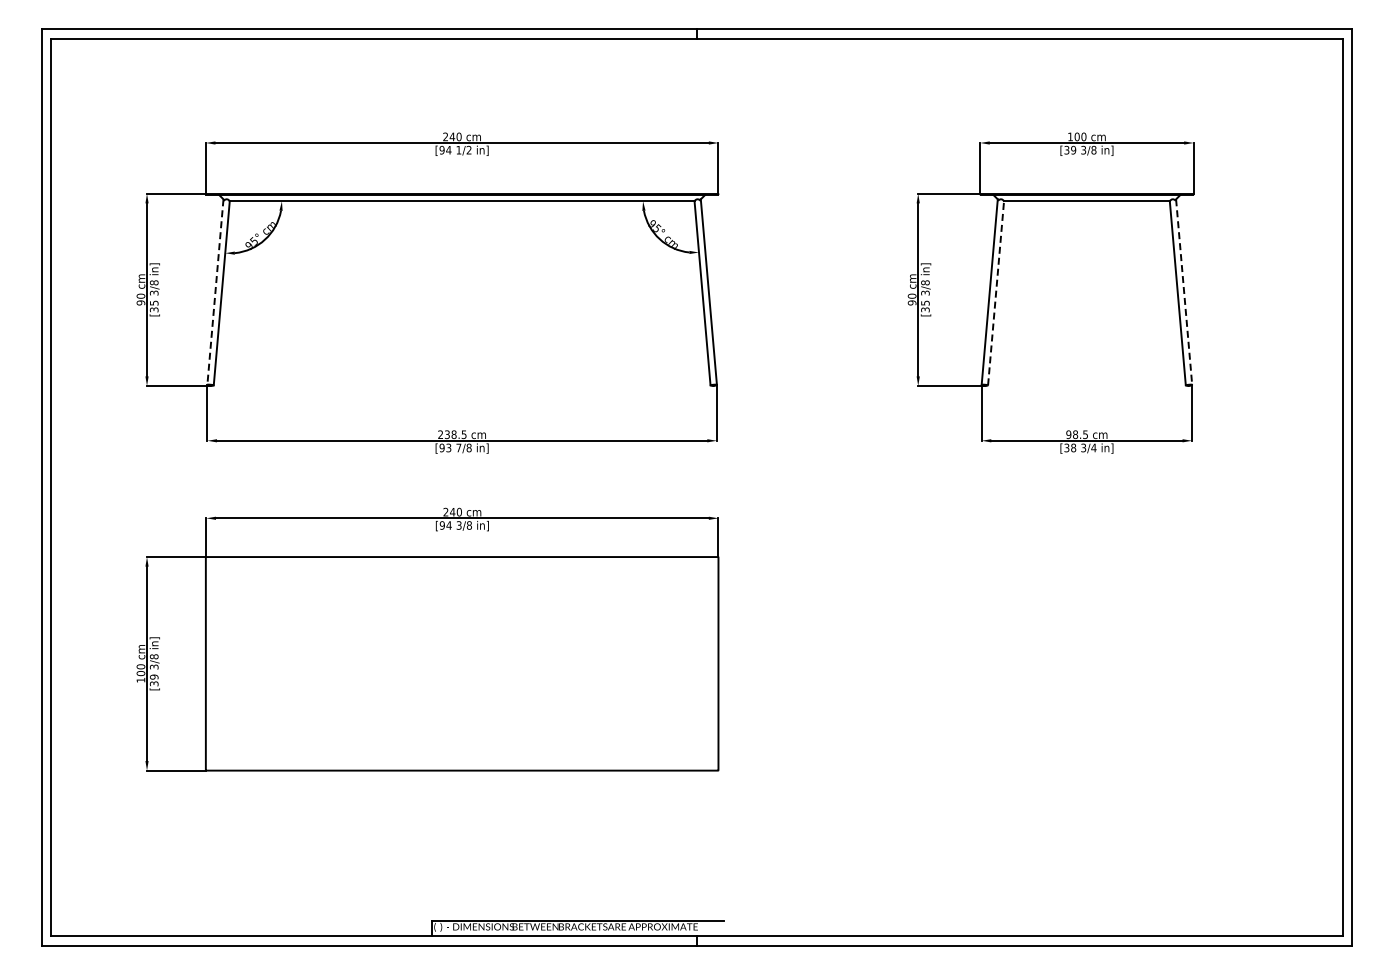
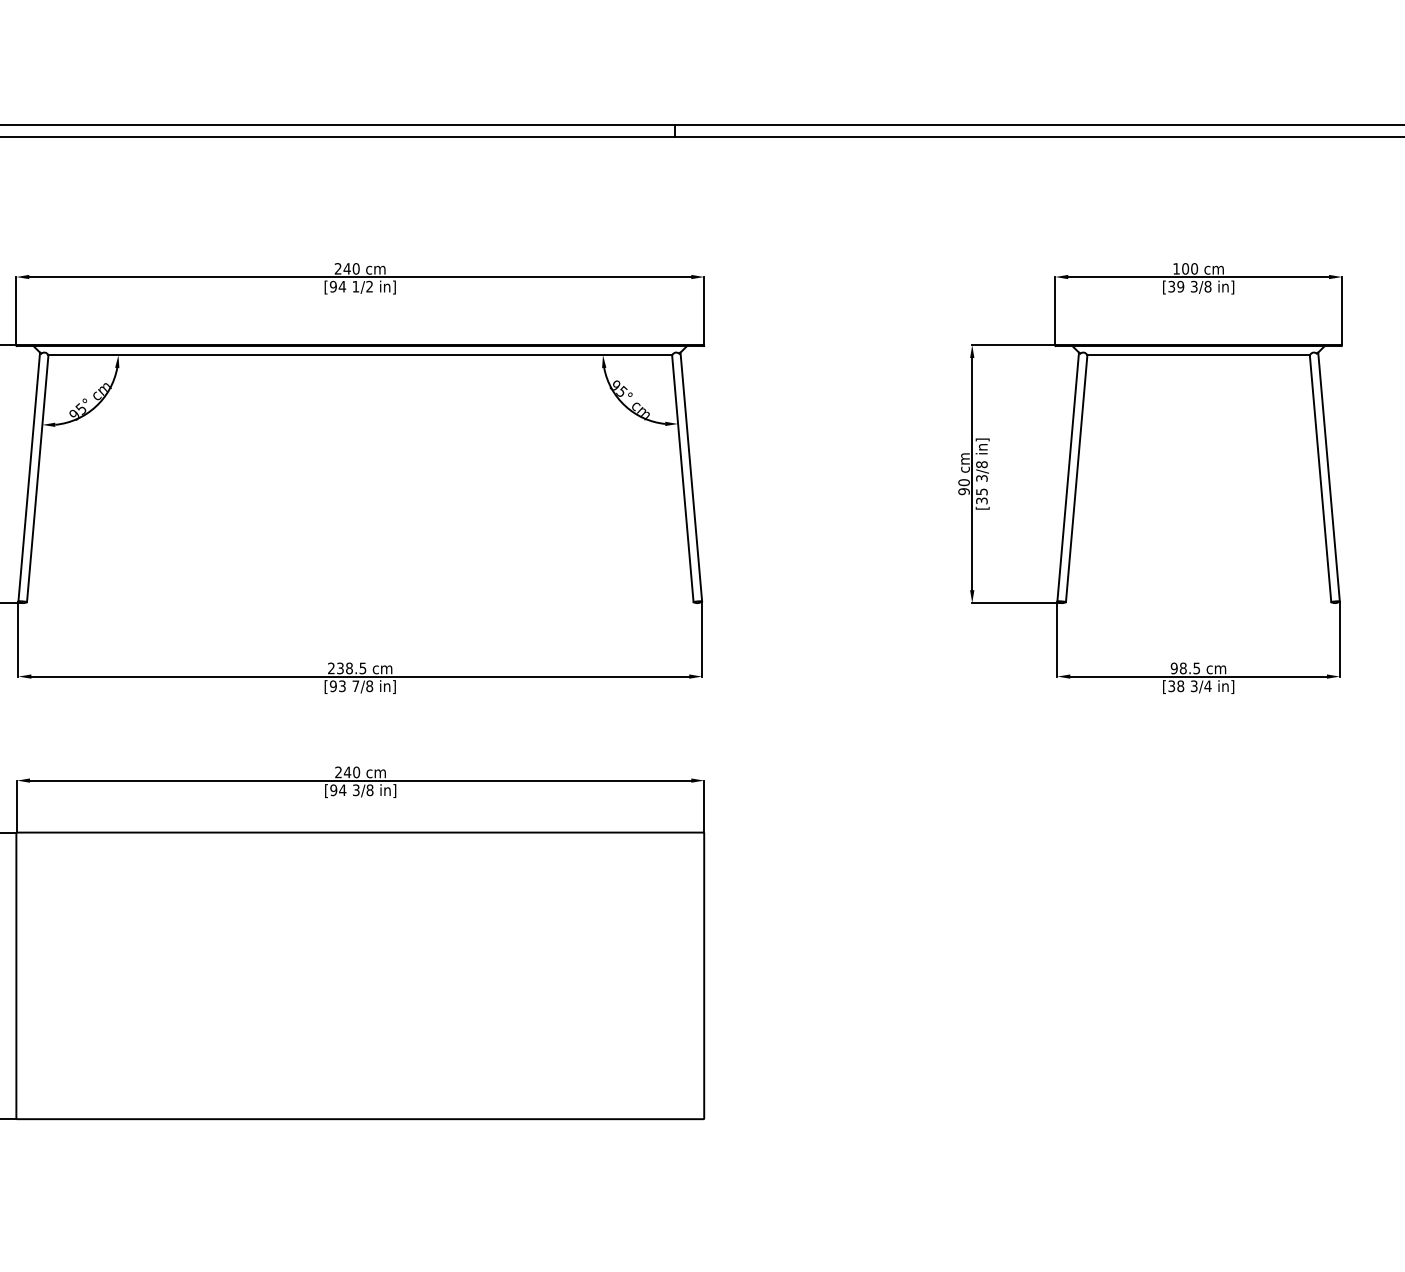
line: (215, 292) -> (29, 477), dashed -> solid
line: (996, 292) -> (1077, 477), dashed -> solid
line: (1184, 292) -> (1329, 477), dashed -> solid

